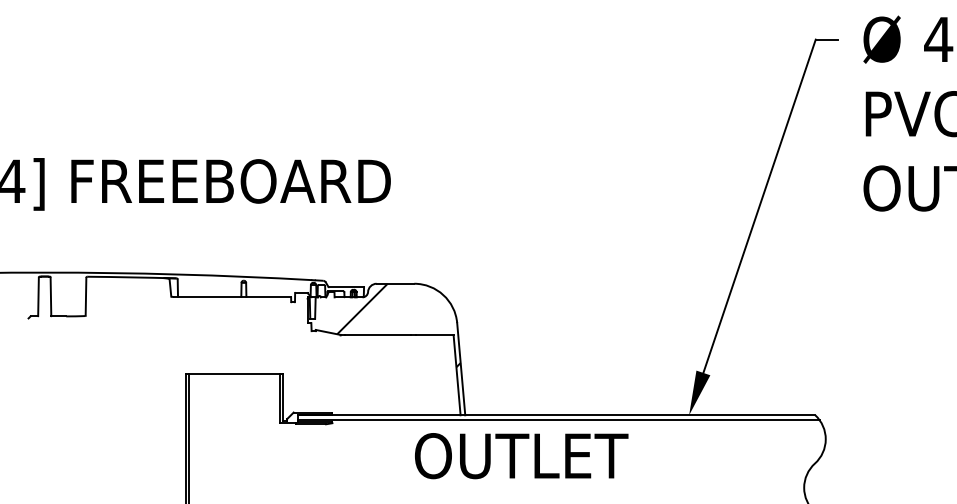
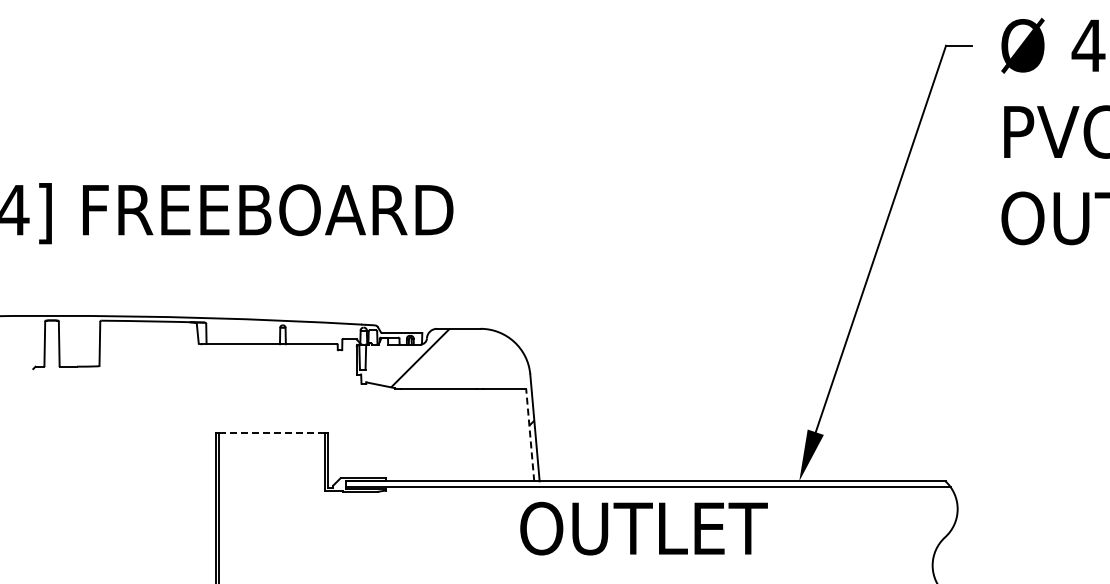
line: (234, 374) -> (272, 433), solid -> dashed
line: (457, 374) -> (530, 434), solid -> dashed
text: (521, 455) -> (643, 528), moved

